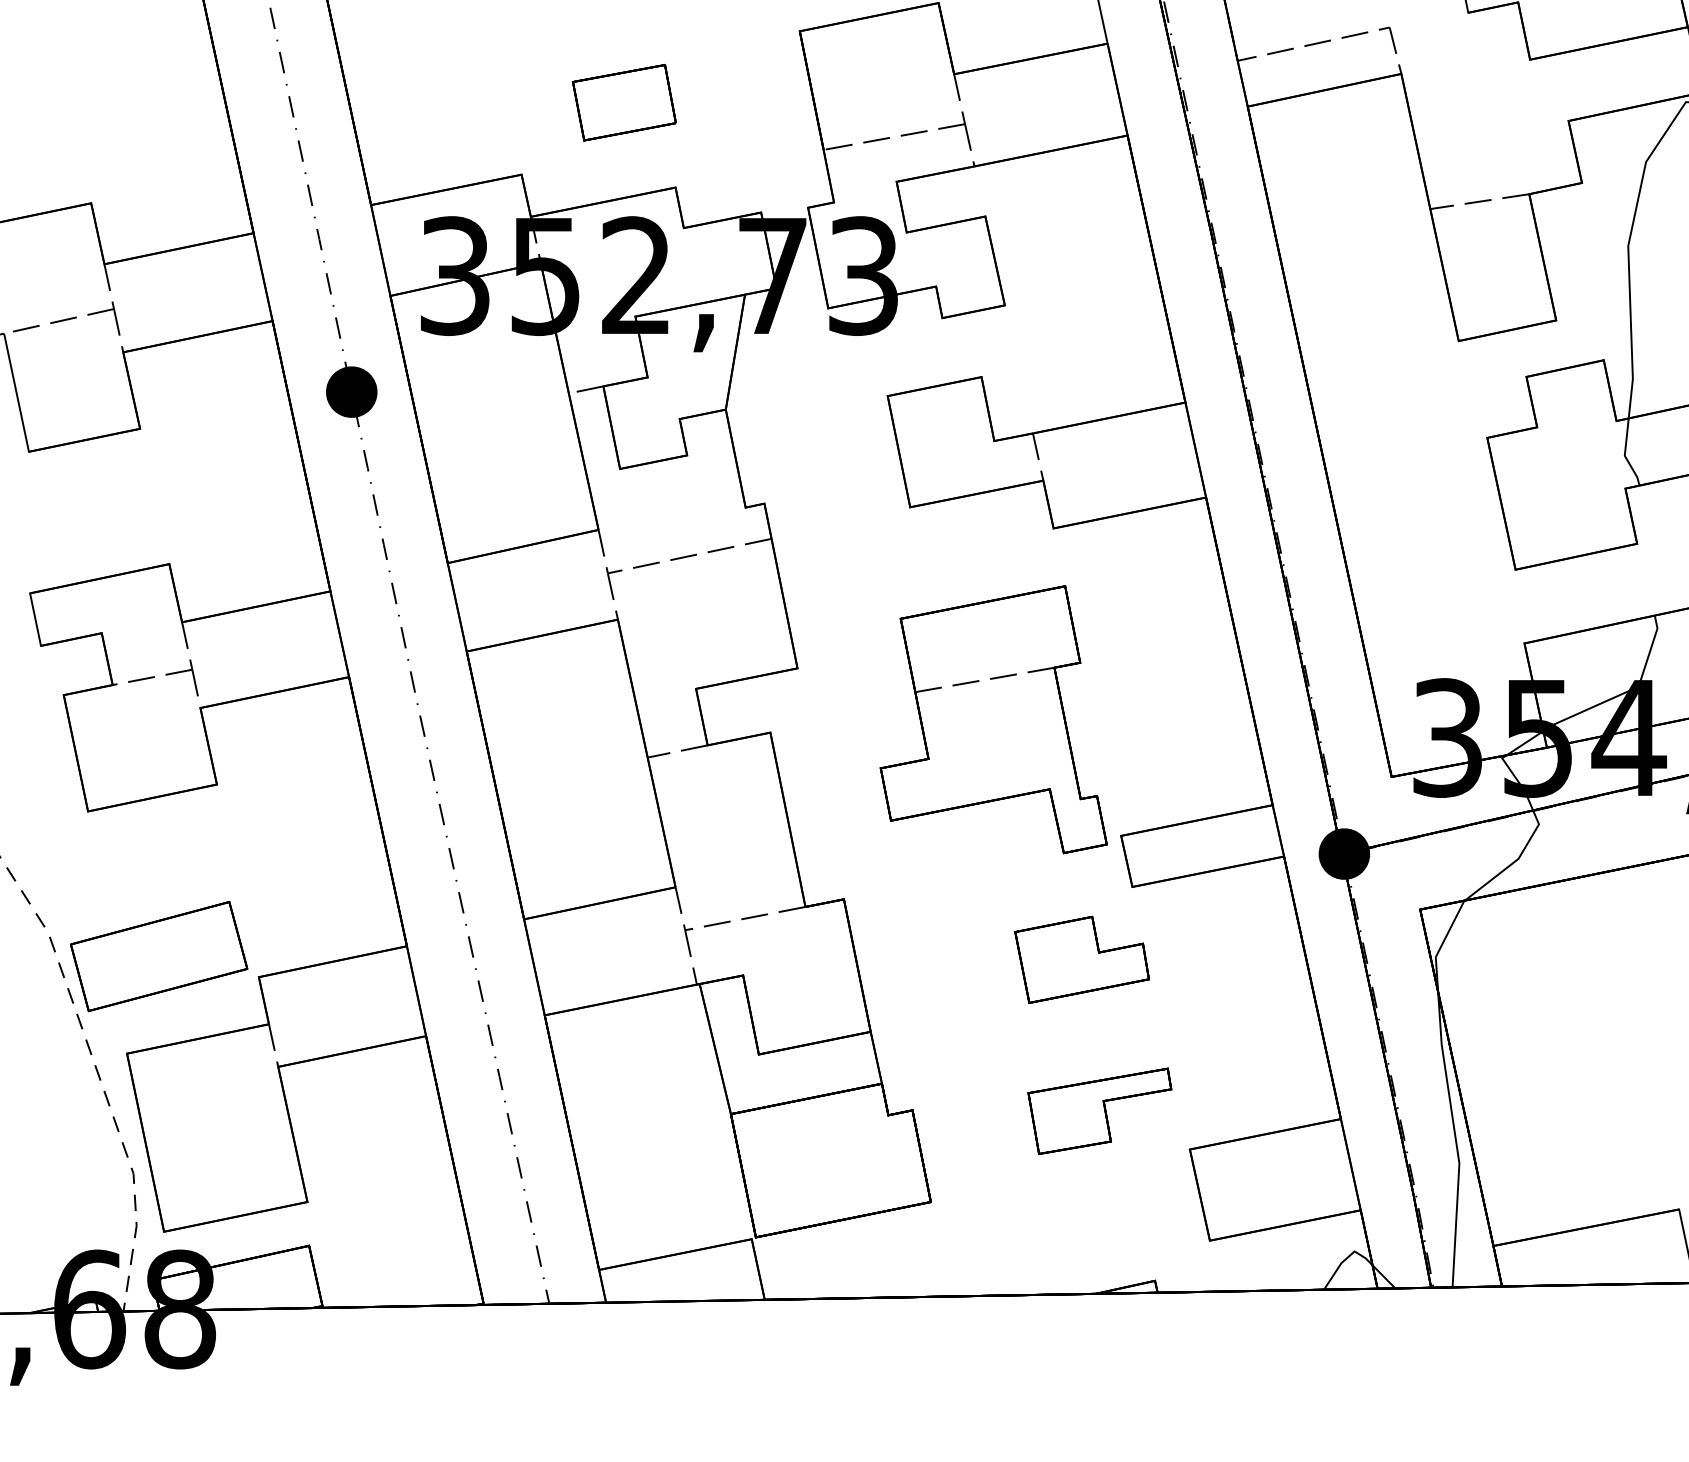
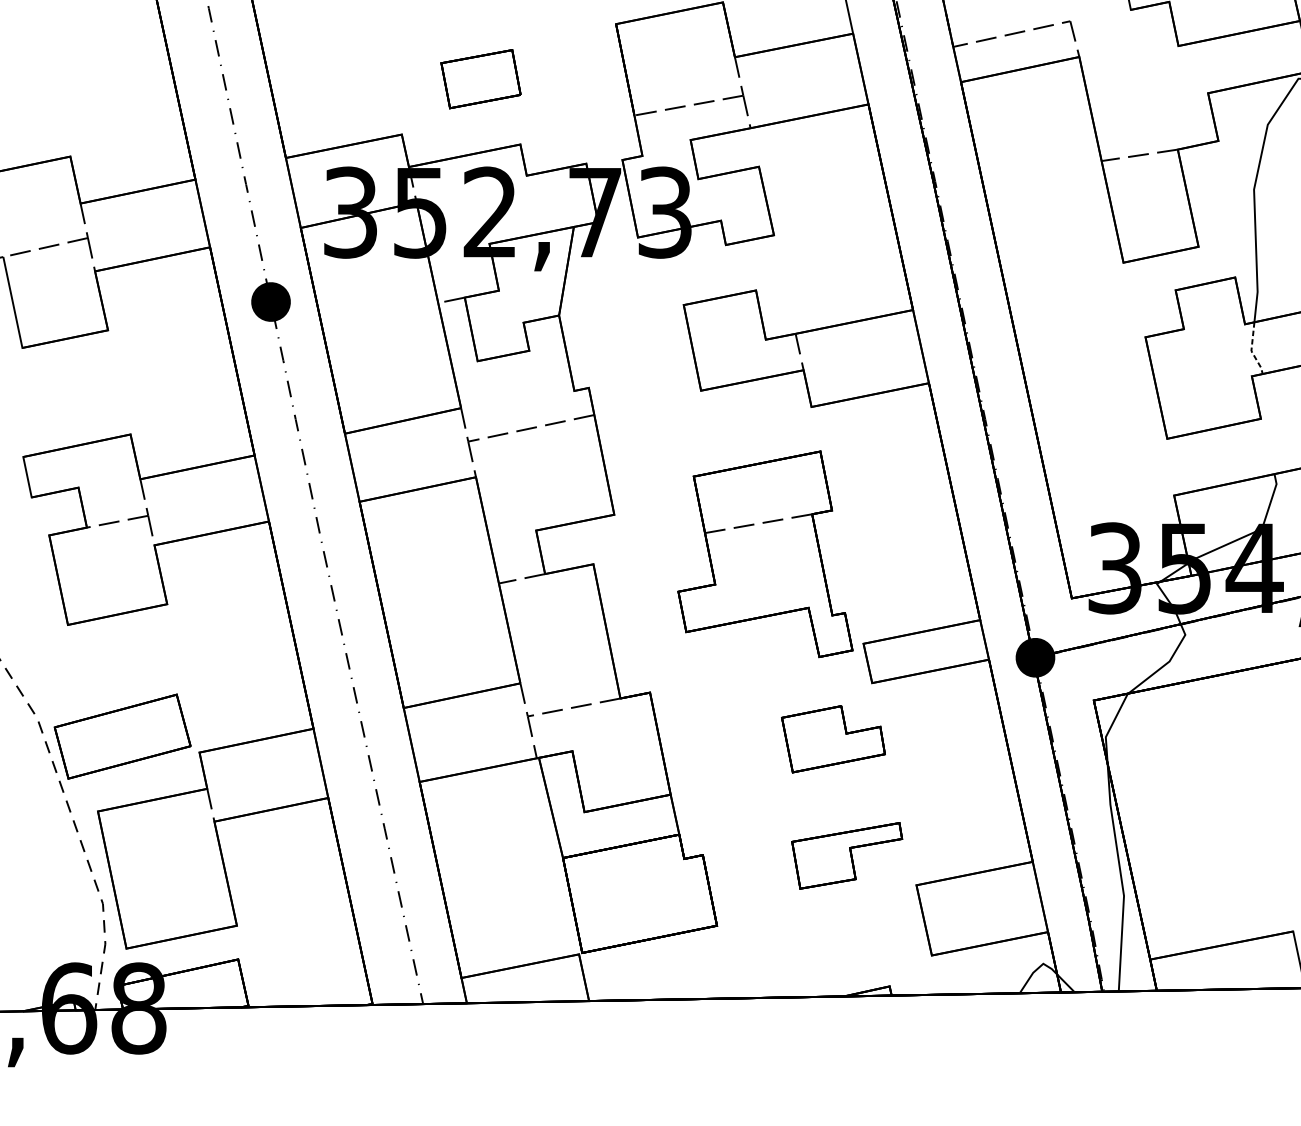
line: (1624, 455) -> (1251, 350), solid -> dashed

